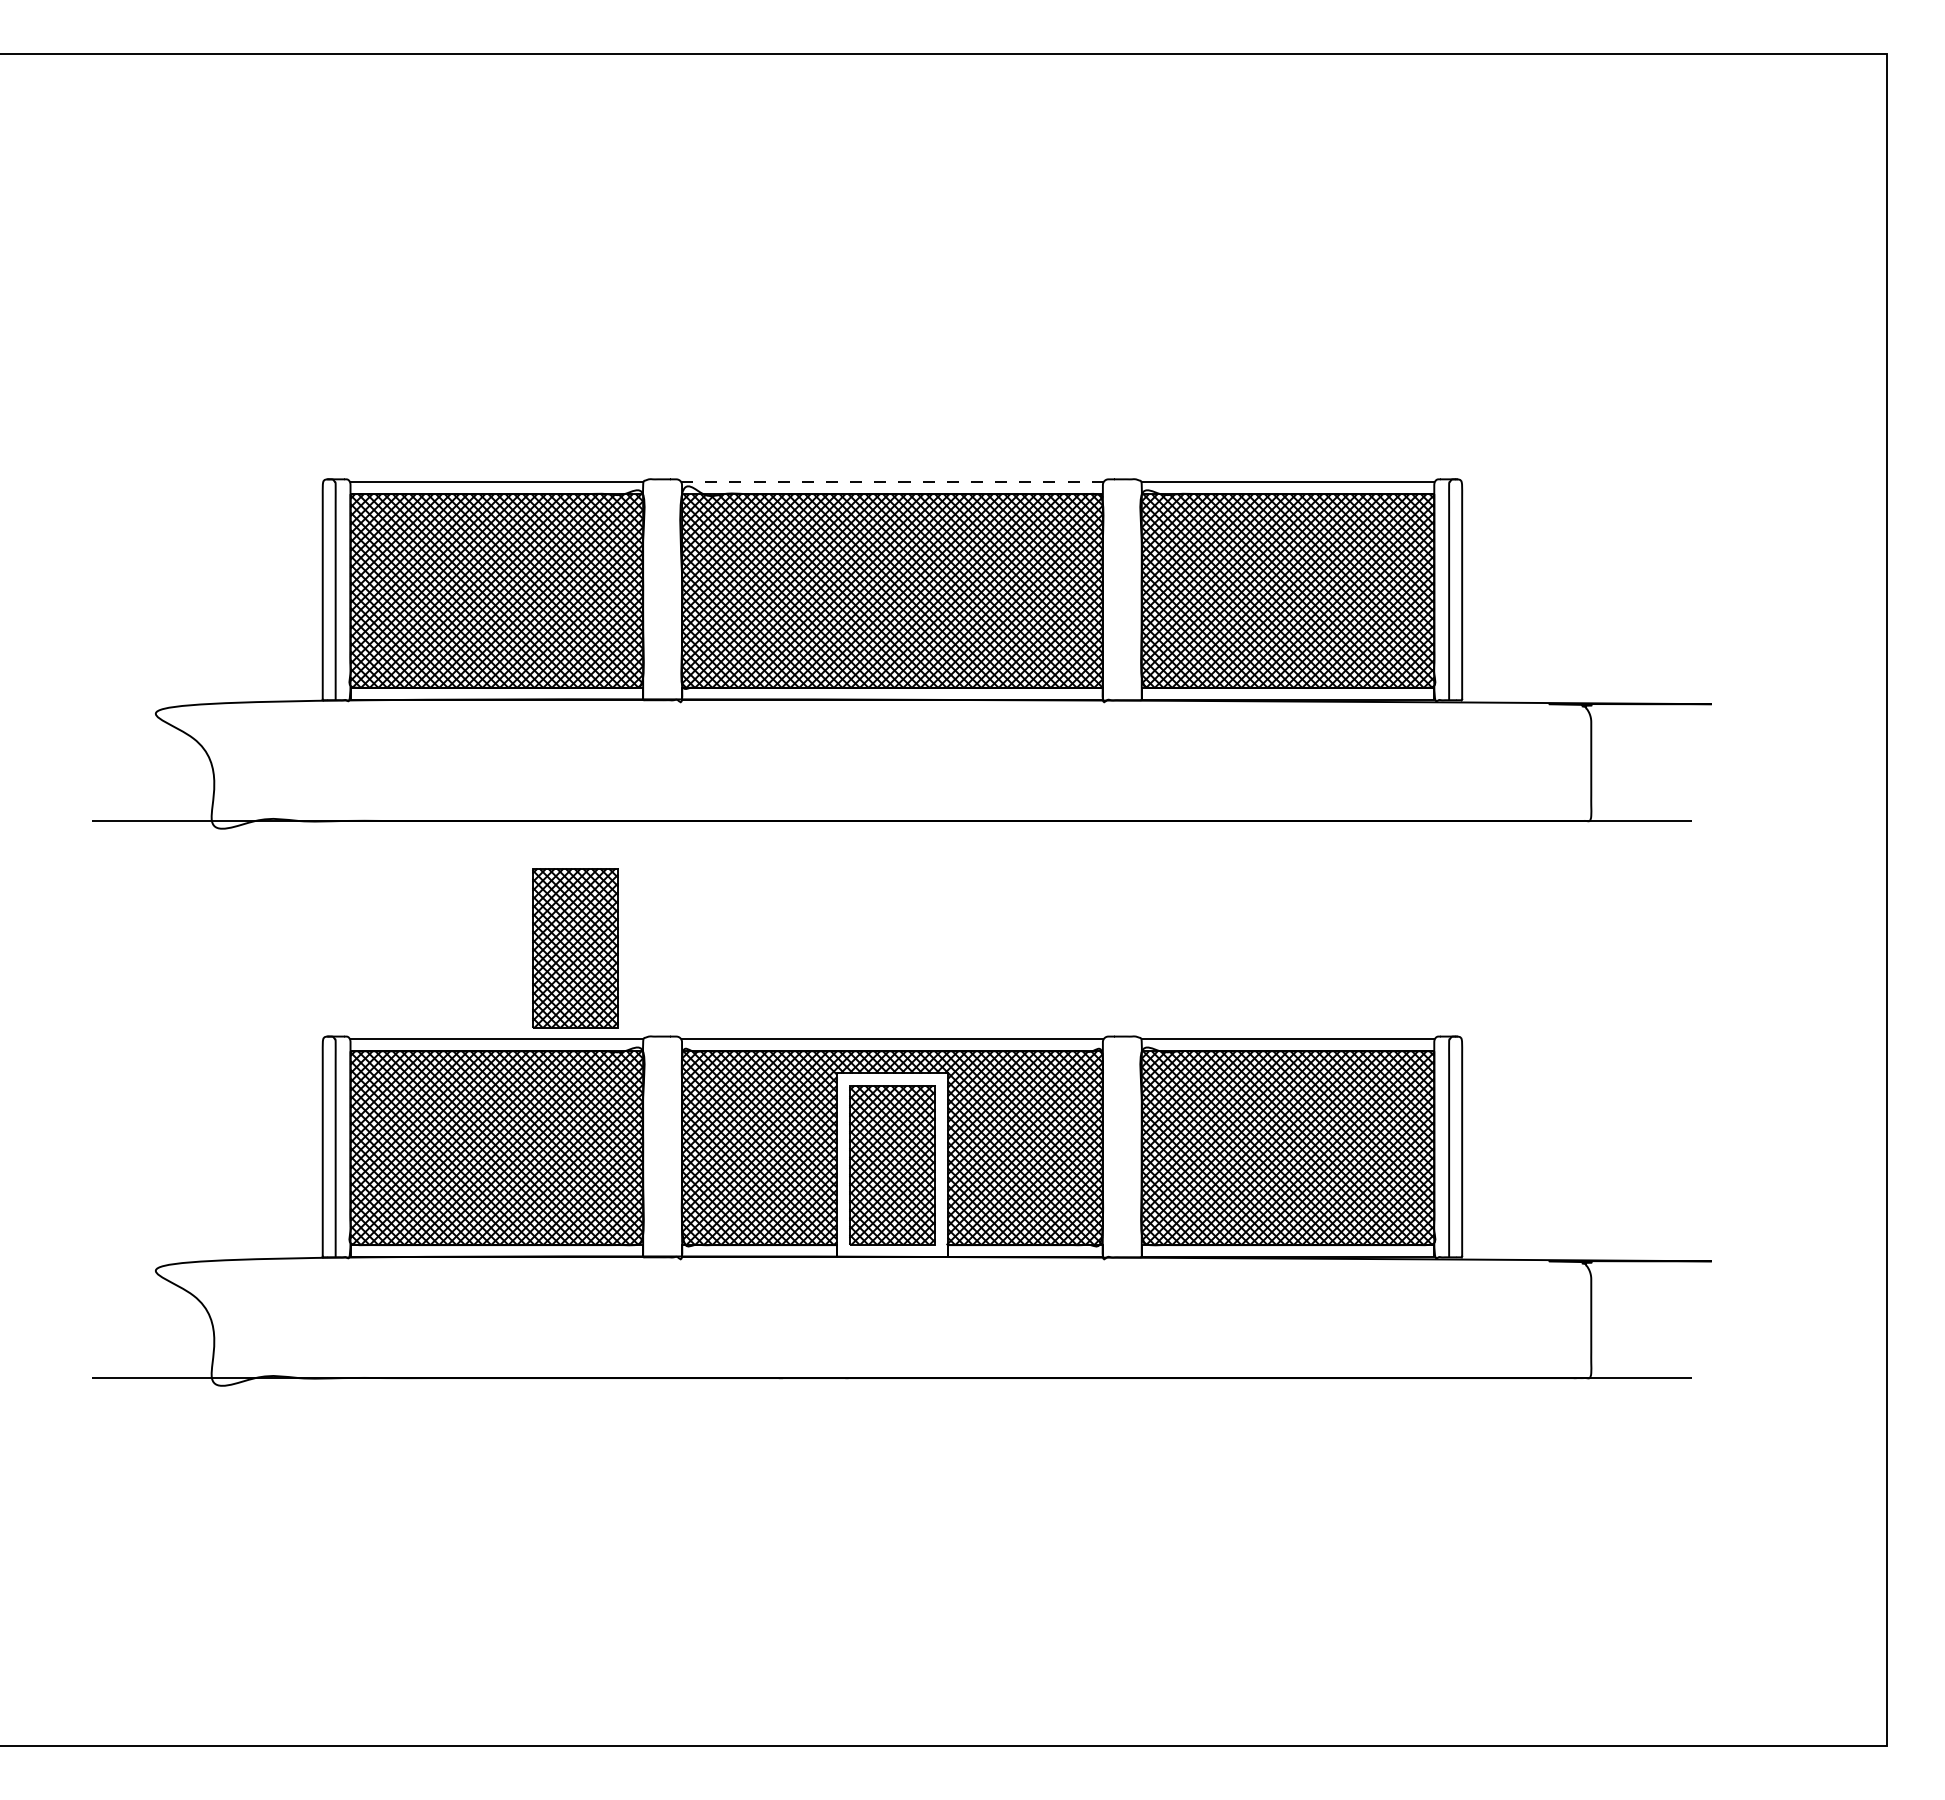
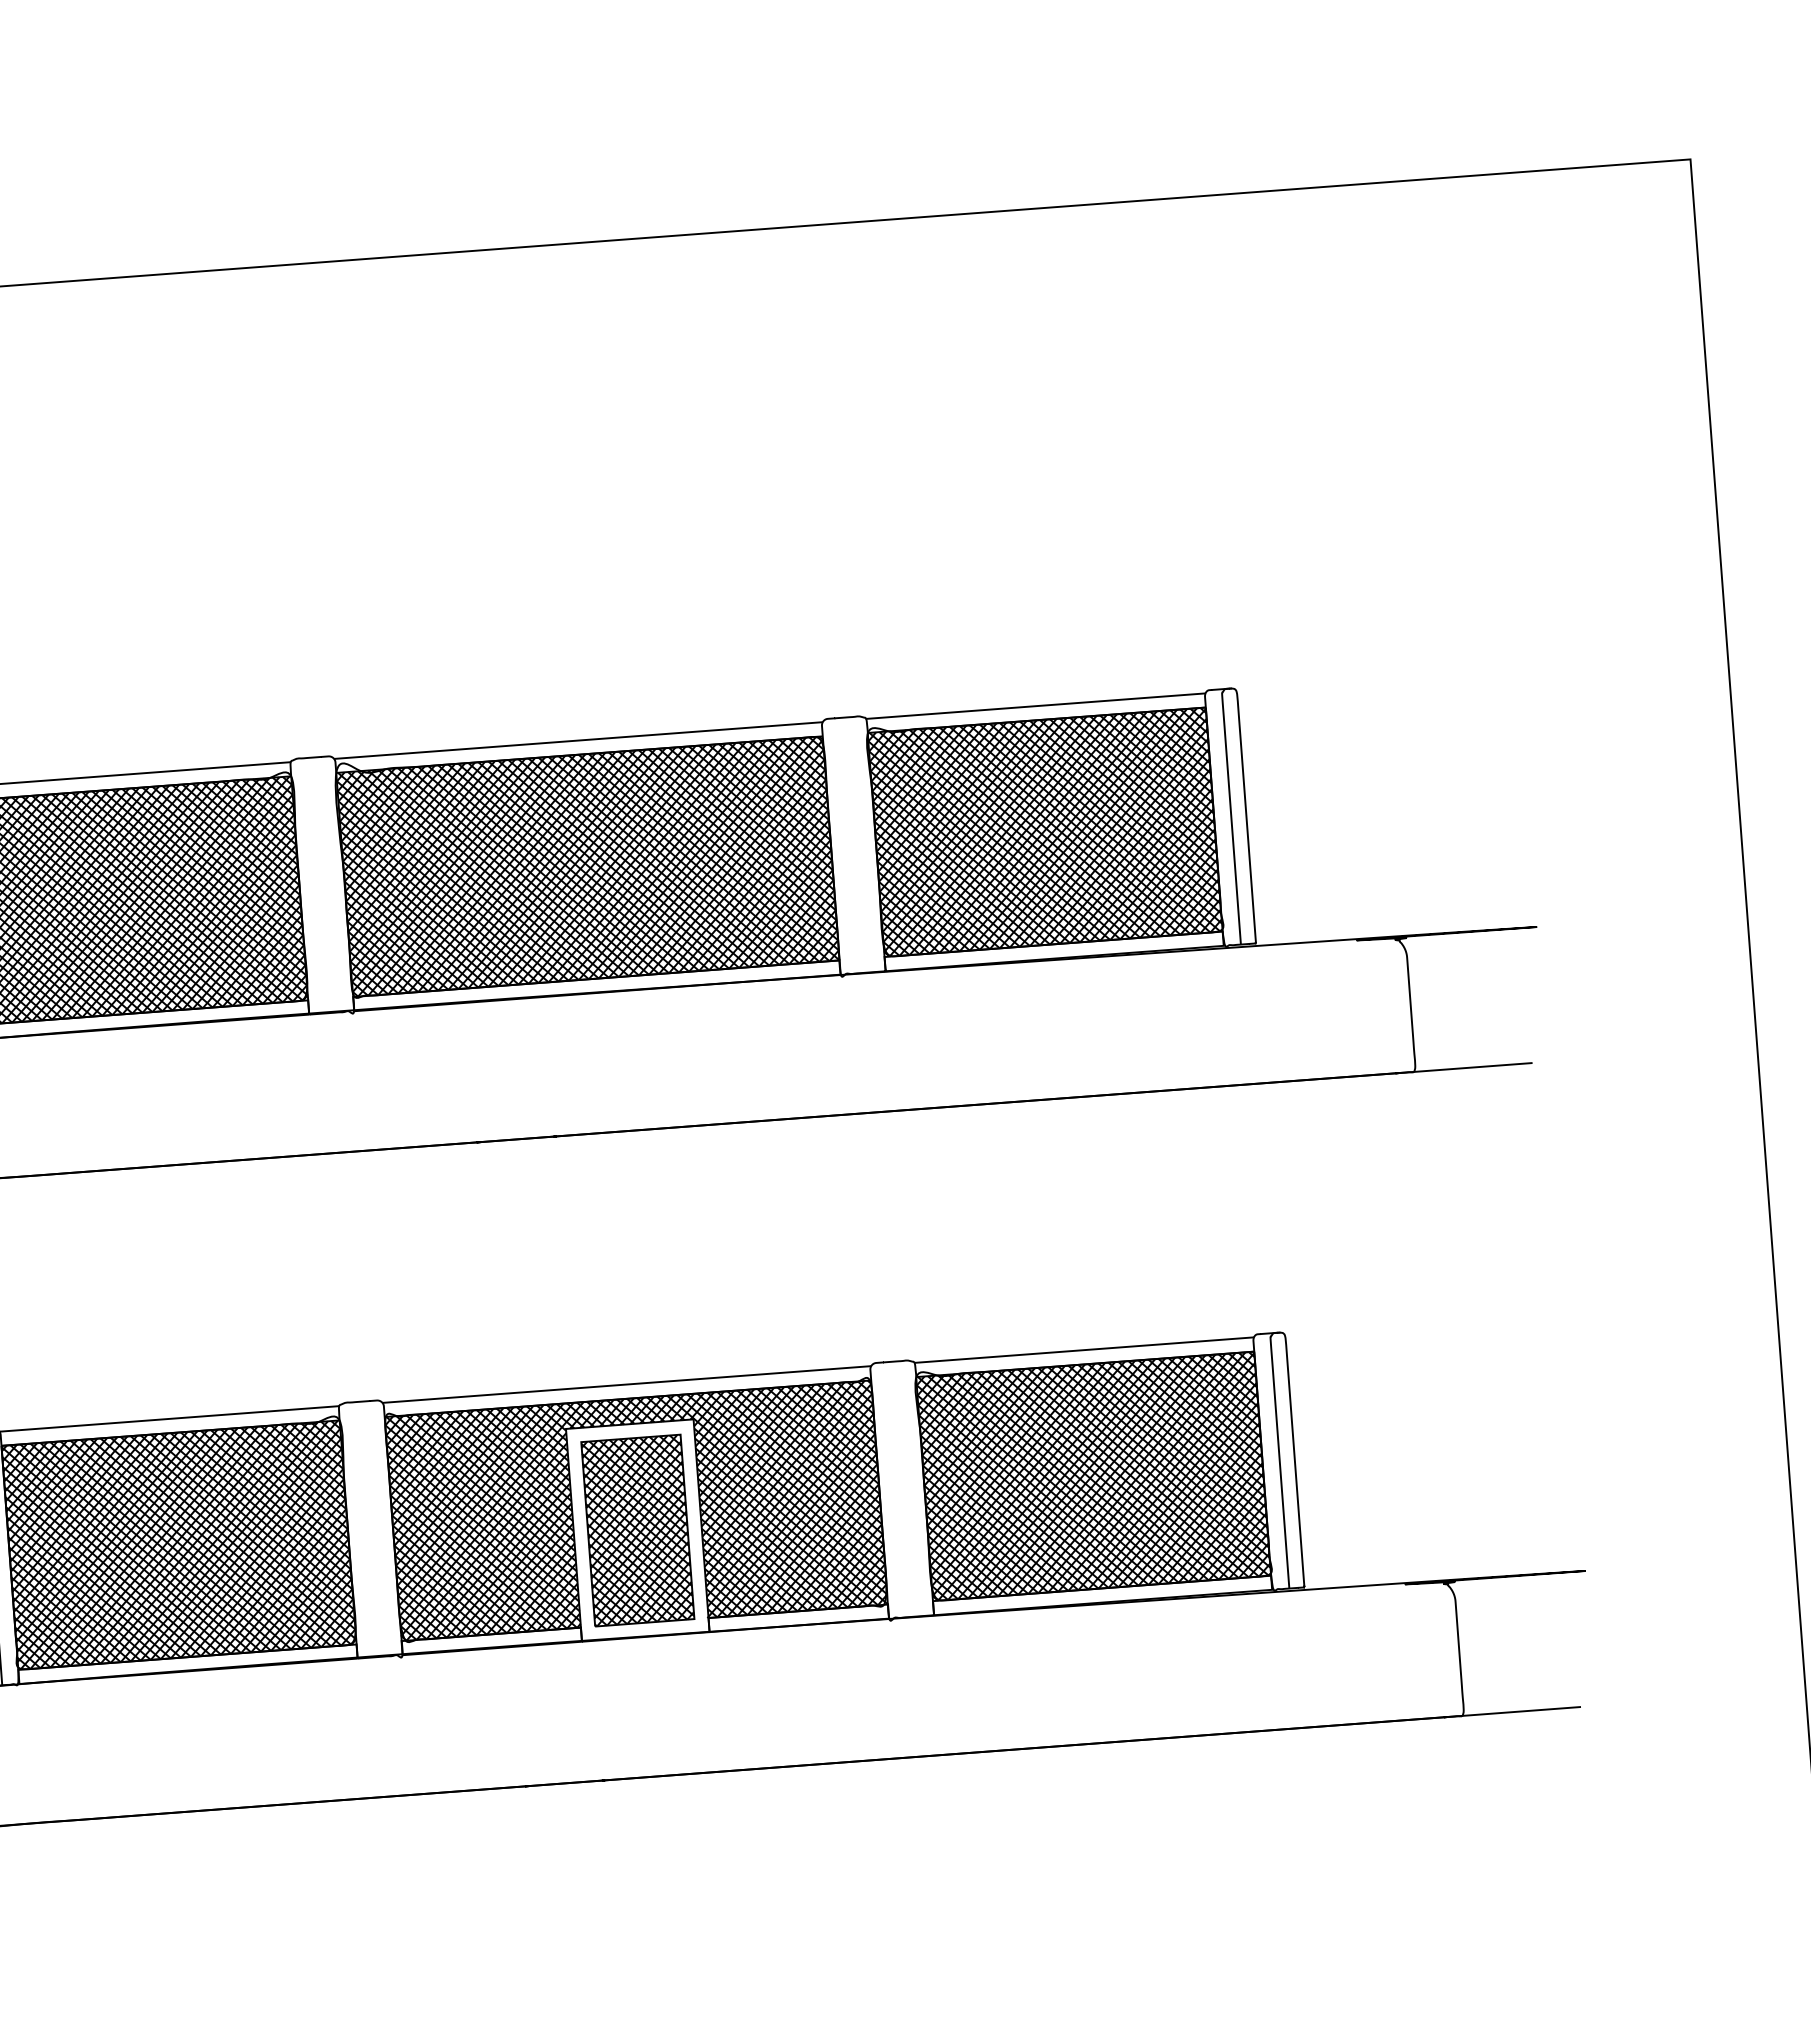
line: (891, 481) -> (577, 740), dashed -> solid
part: (575, 948) -> (252, 1307), removed

